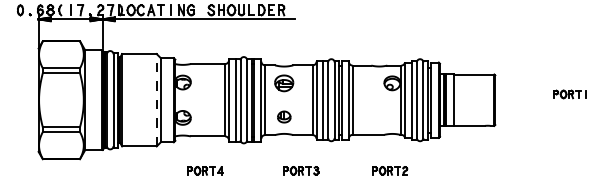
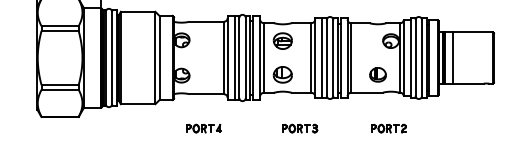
line: (156, 99) -> (155, 57), dashed -> solid
part: (284, 116) -> (283, 74), size x1.43
part: (379, 116) -> (378, 74), added

